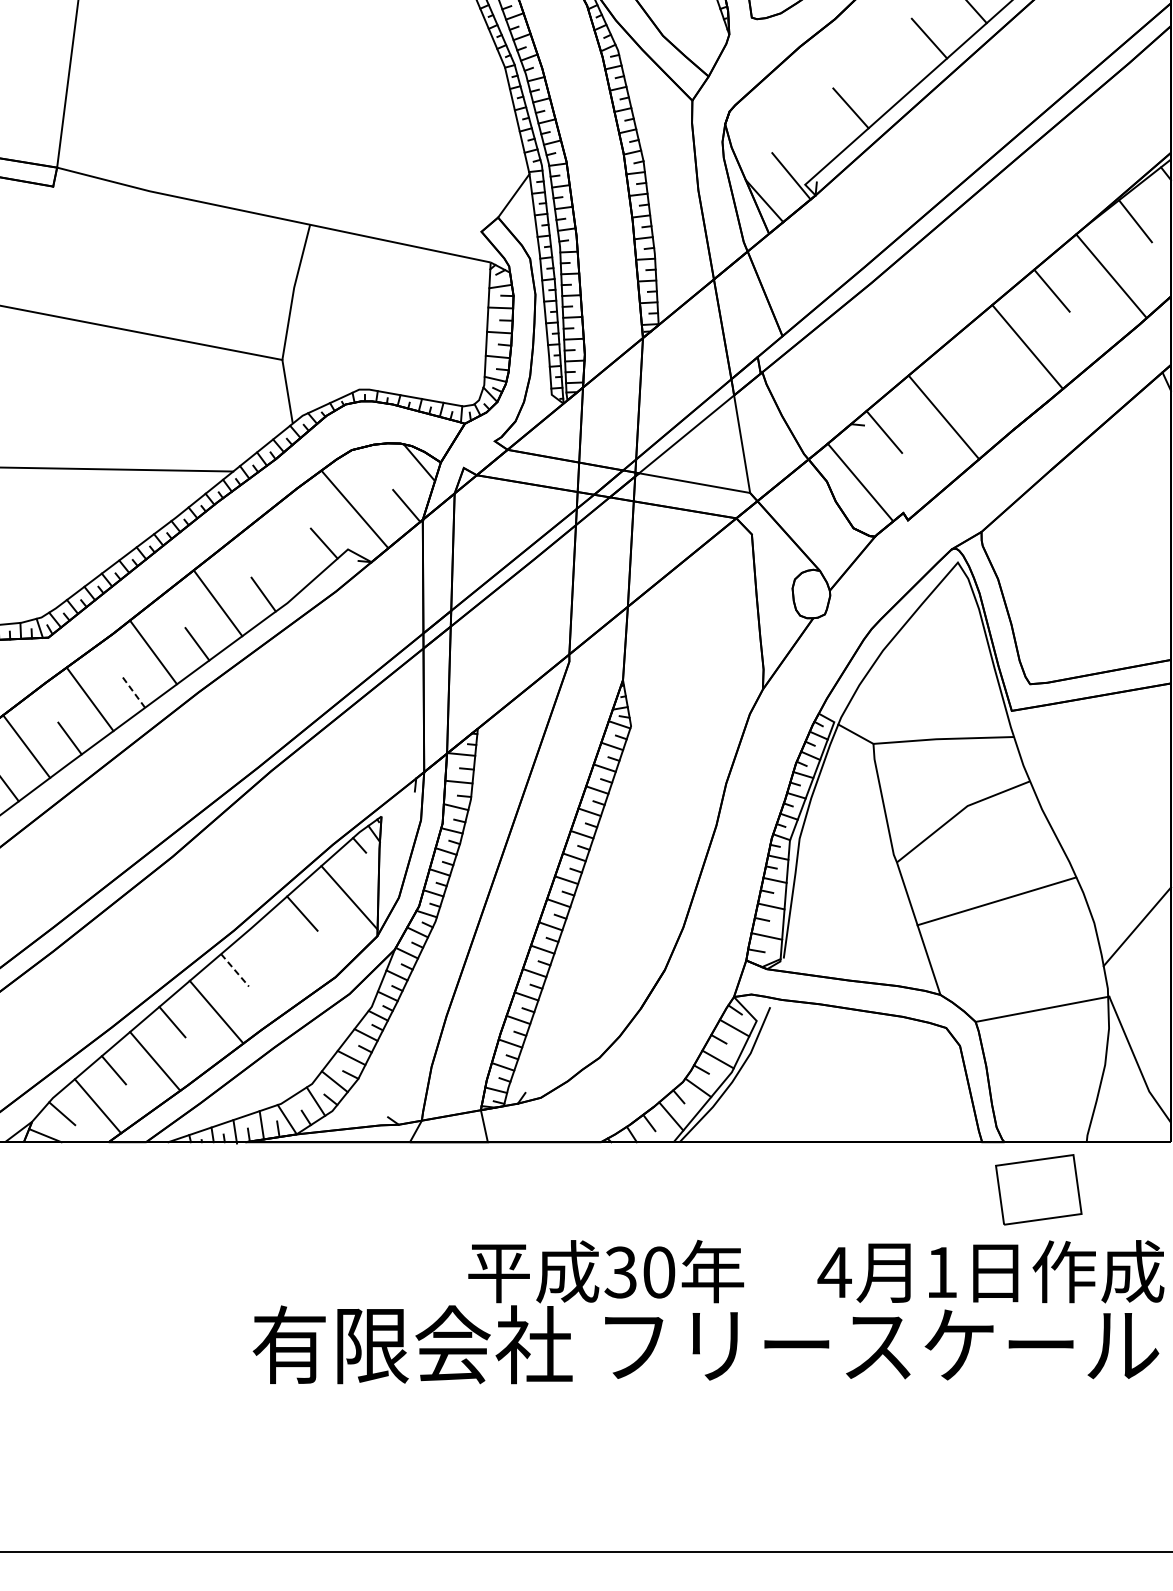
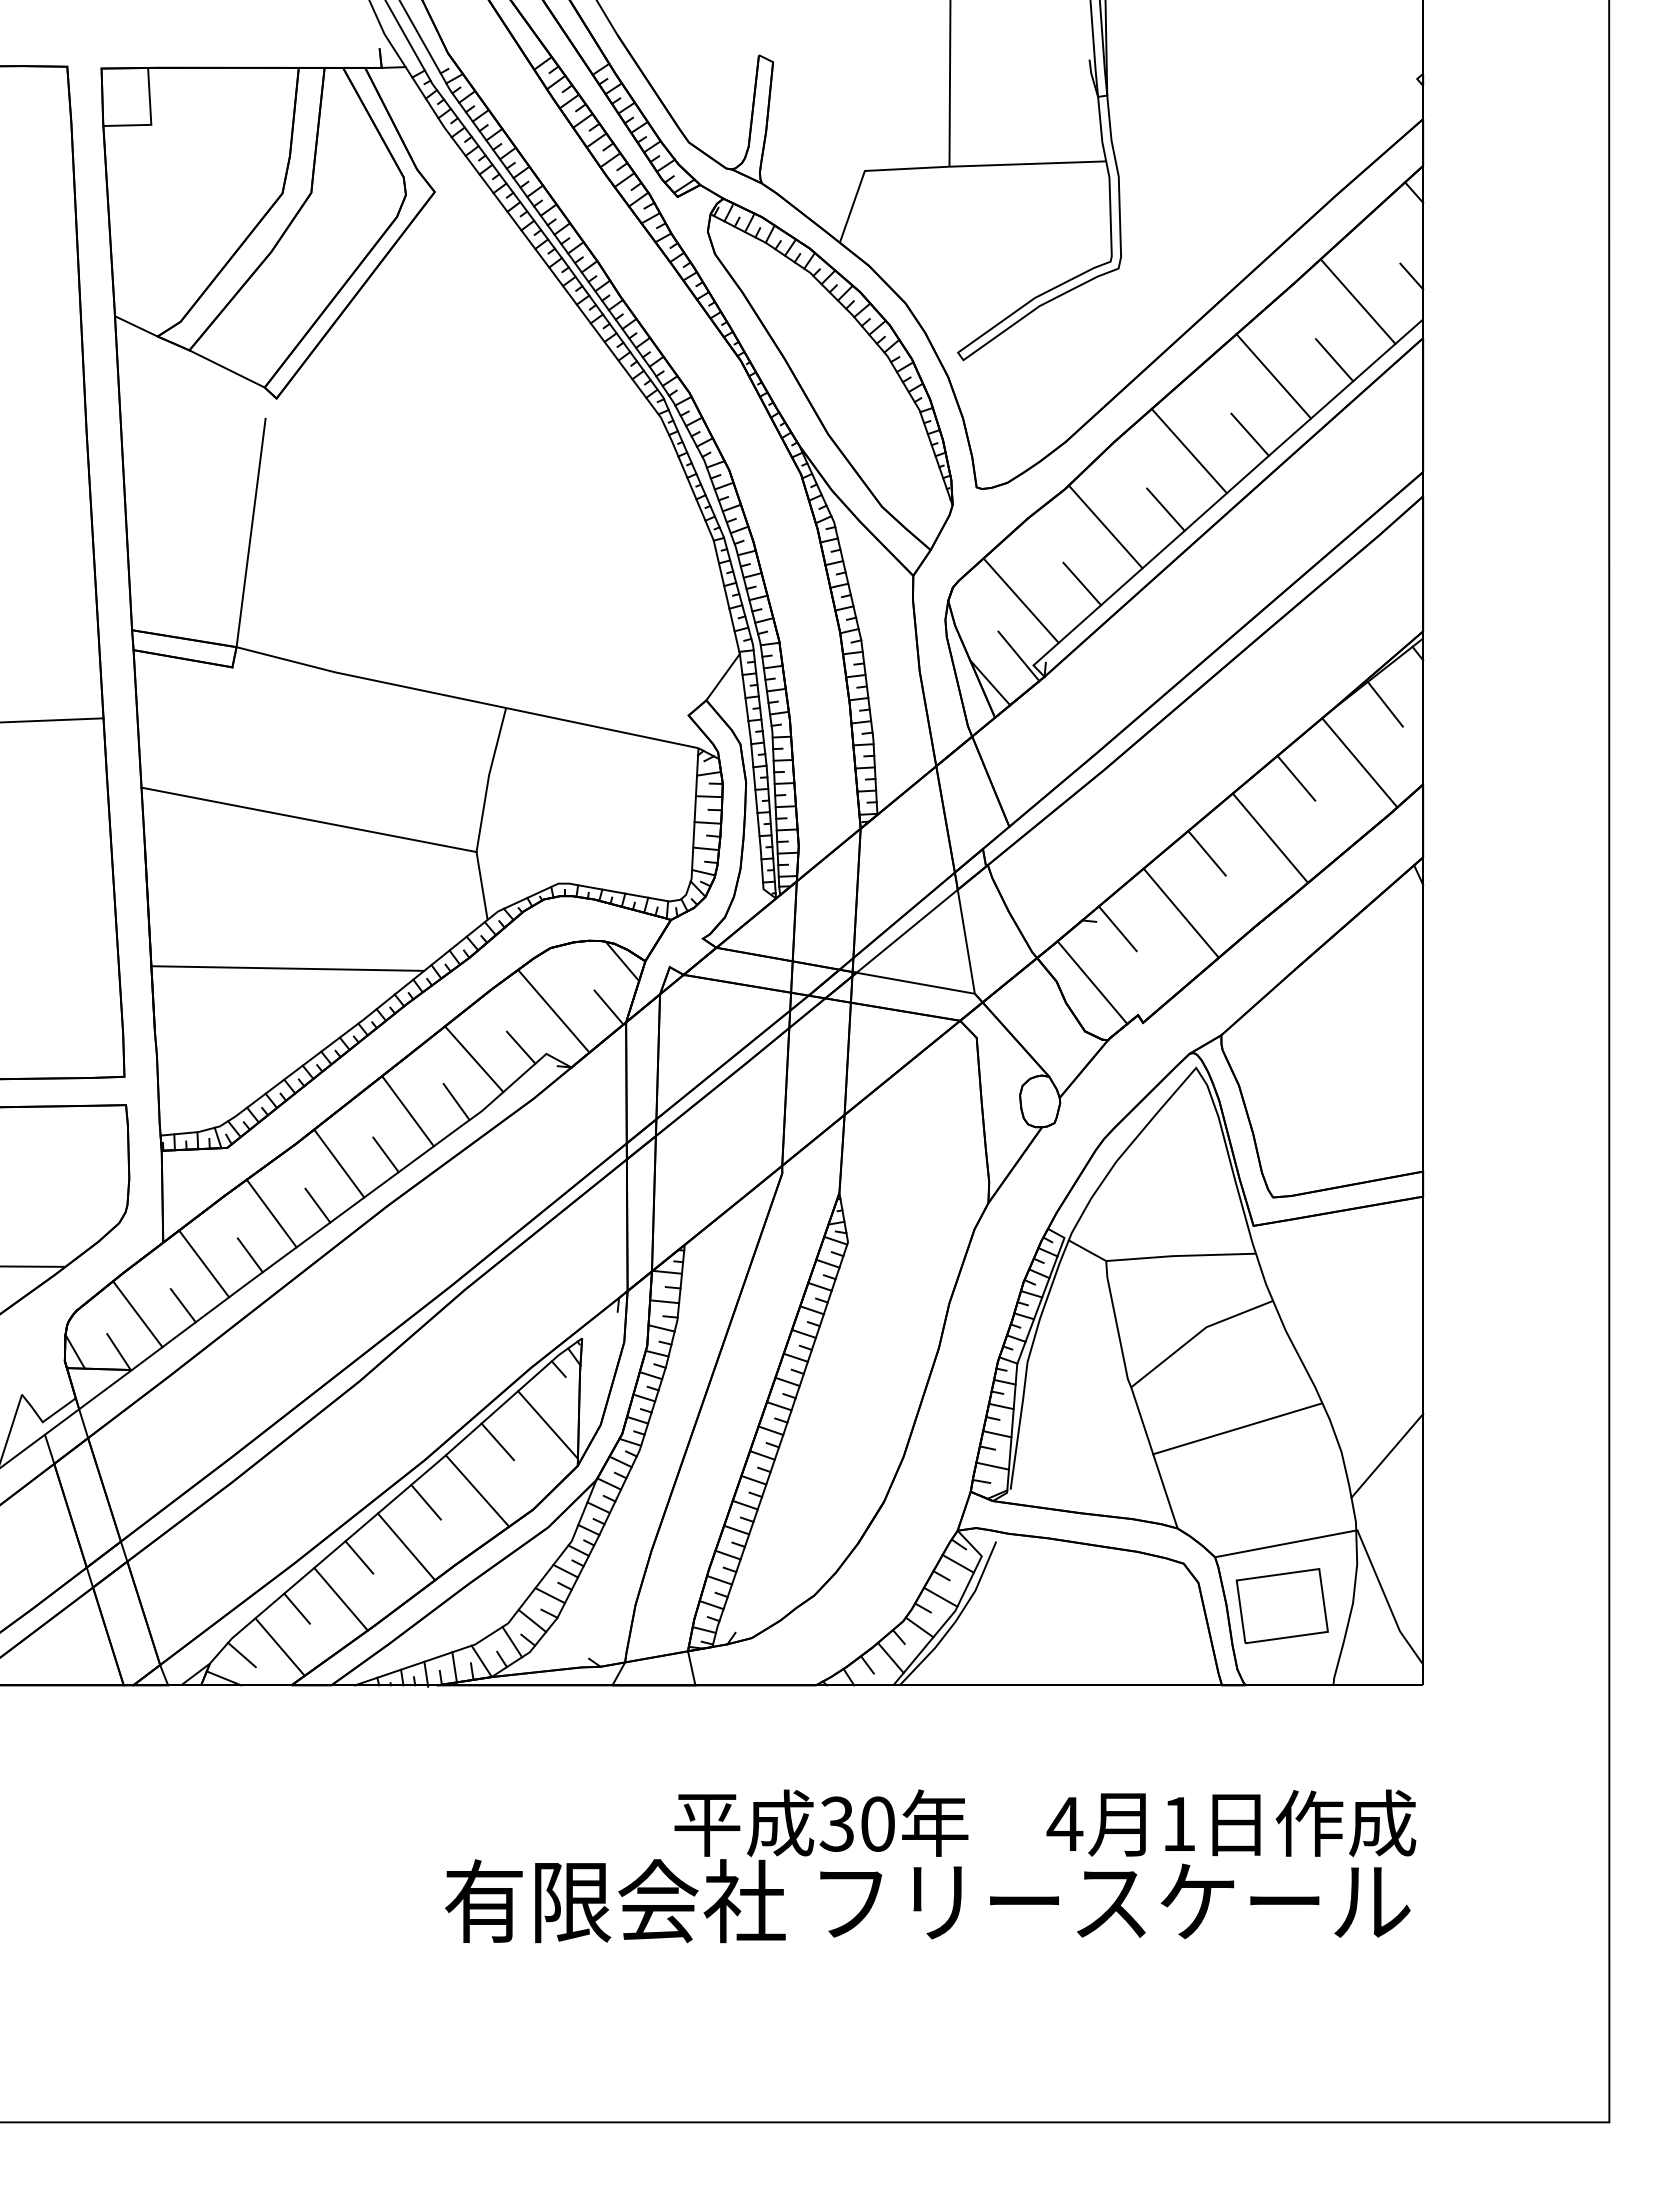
line: (872, 54) -> (1105, 526), added
line: (793, 123) -> (1020, 600), added
line: (967, 361) -> (1206, 853), added
line: (280, 554) -> (474, 1059), added
line: (133, 691) -> (317, 1205), dashed -> solid
line: (283, 959) -> (477, 1490), added
line: (235, 970) -> (426, 1502), dashed -> solid
part: (1038, 1190) -> (1281, 1606), moved

